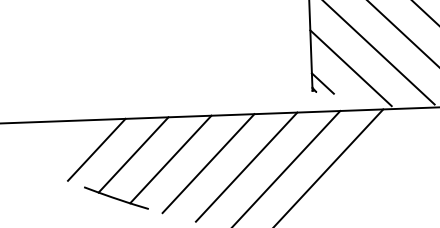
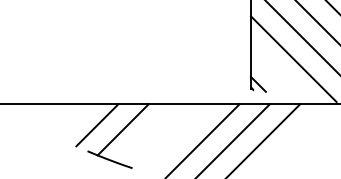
line: (350, 68) -> (278, 74), removed
line: (171, 158) -> (149, 133), removed
line: (208, 163) -> (175, 137), removed

